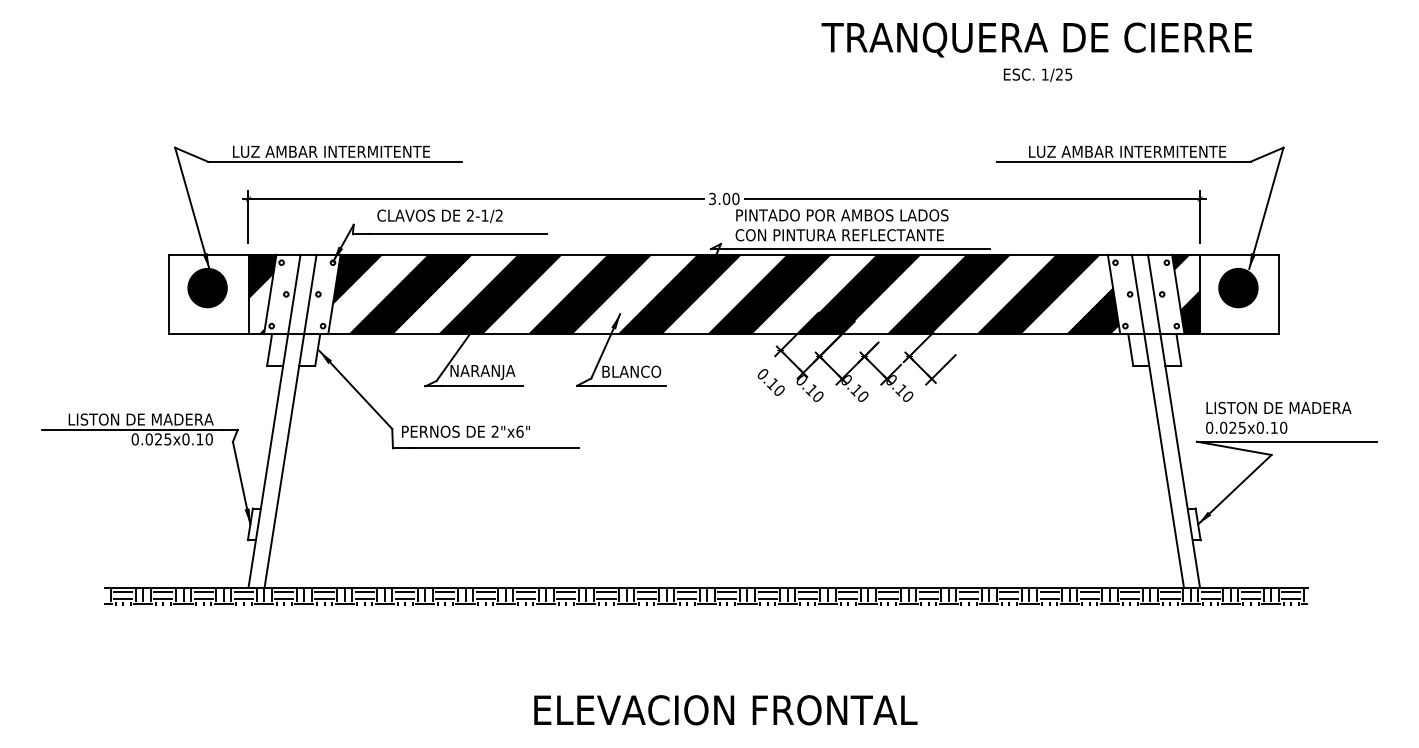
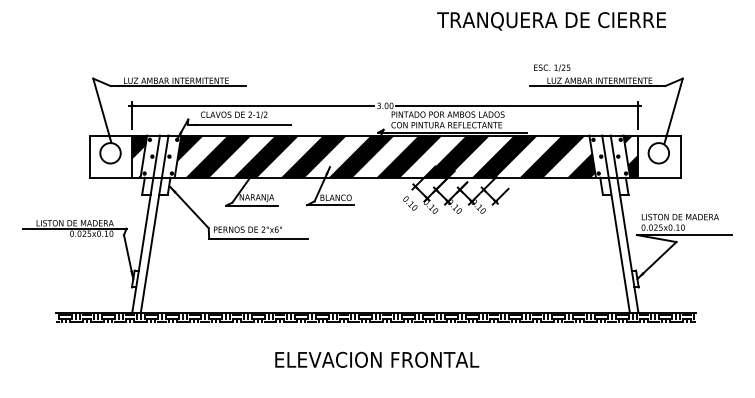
text: (1038, 74) -> (552, 67), moved
fill: (207, 288) -> (110, 153), removed
fill: (1237, 288) -> (658, 153), removed
text: (726, 709) -> (377, 359), moved

